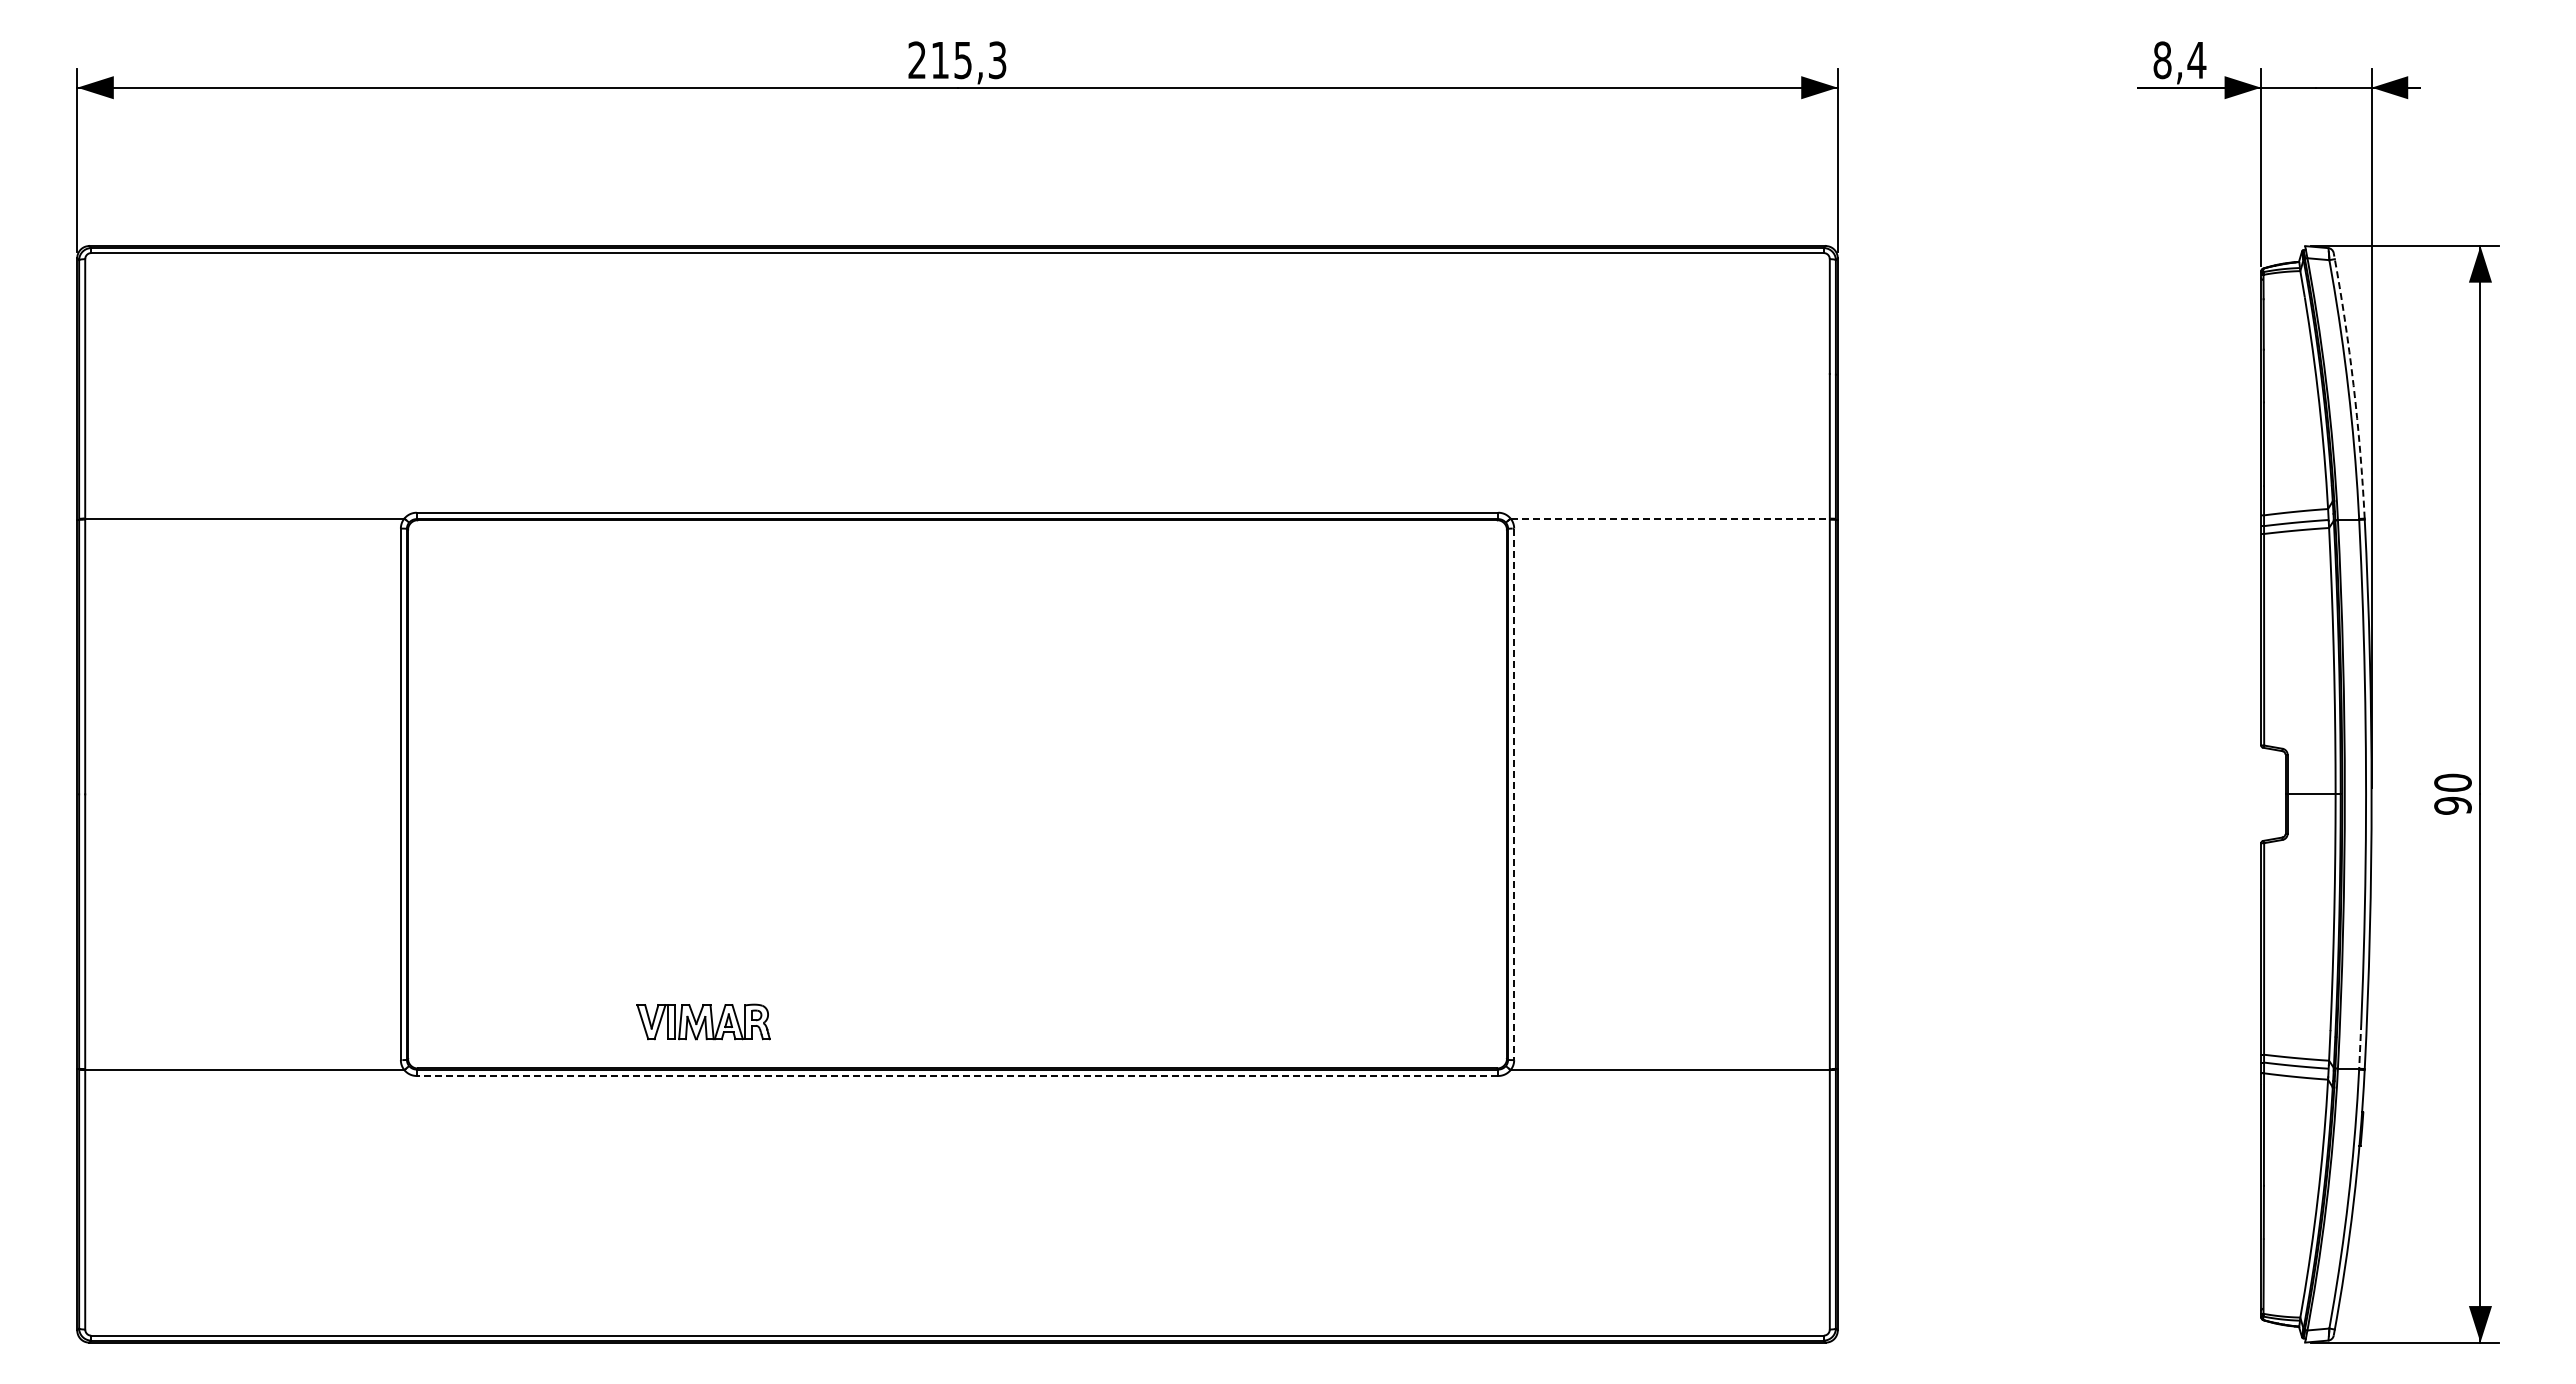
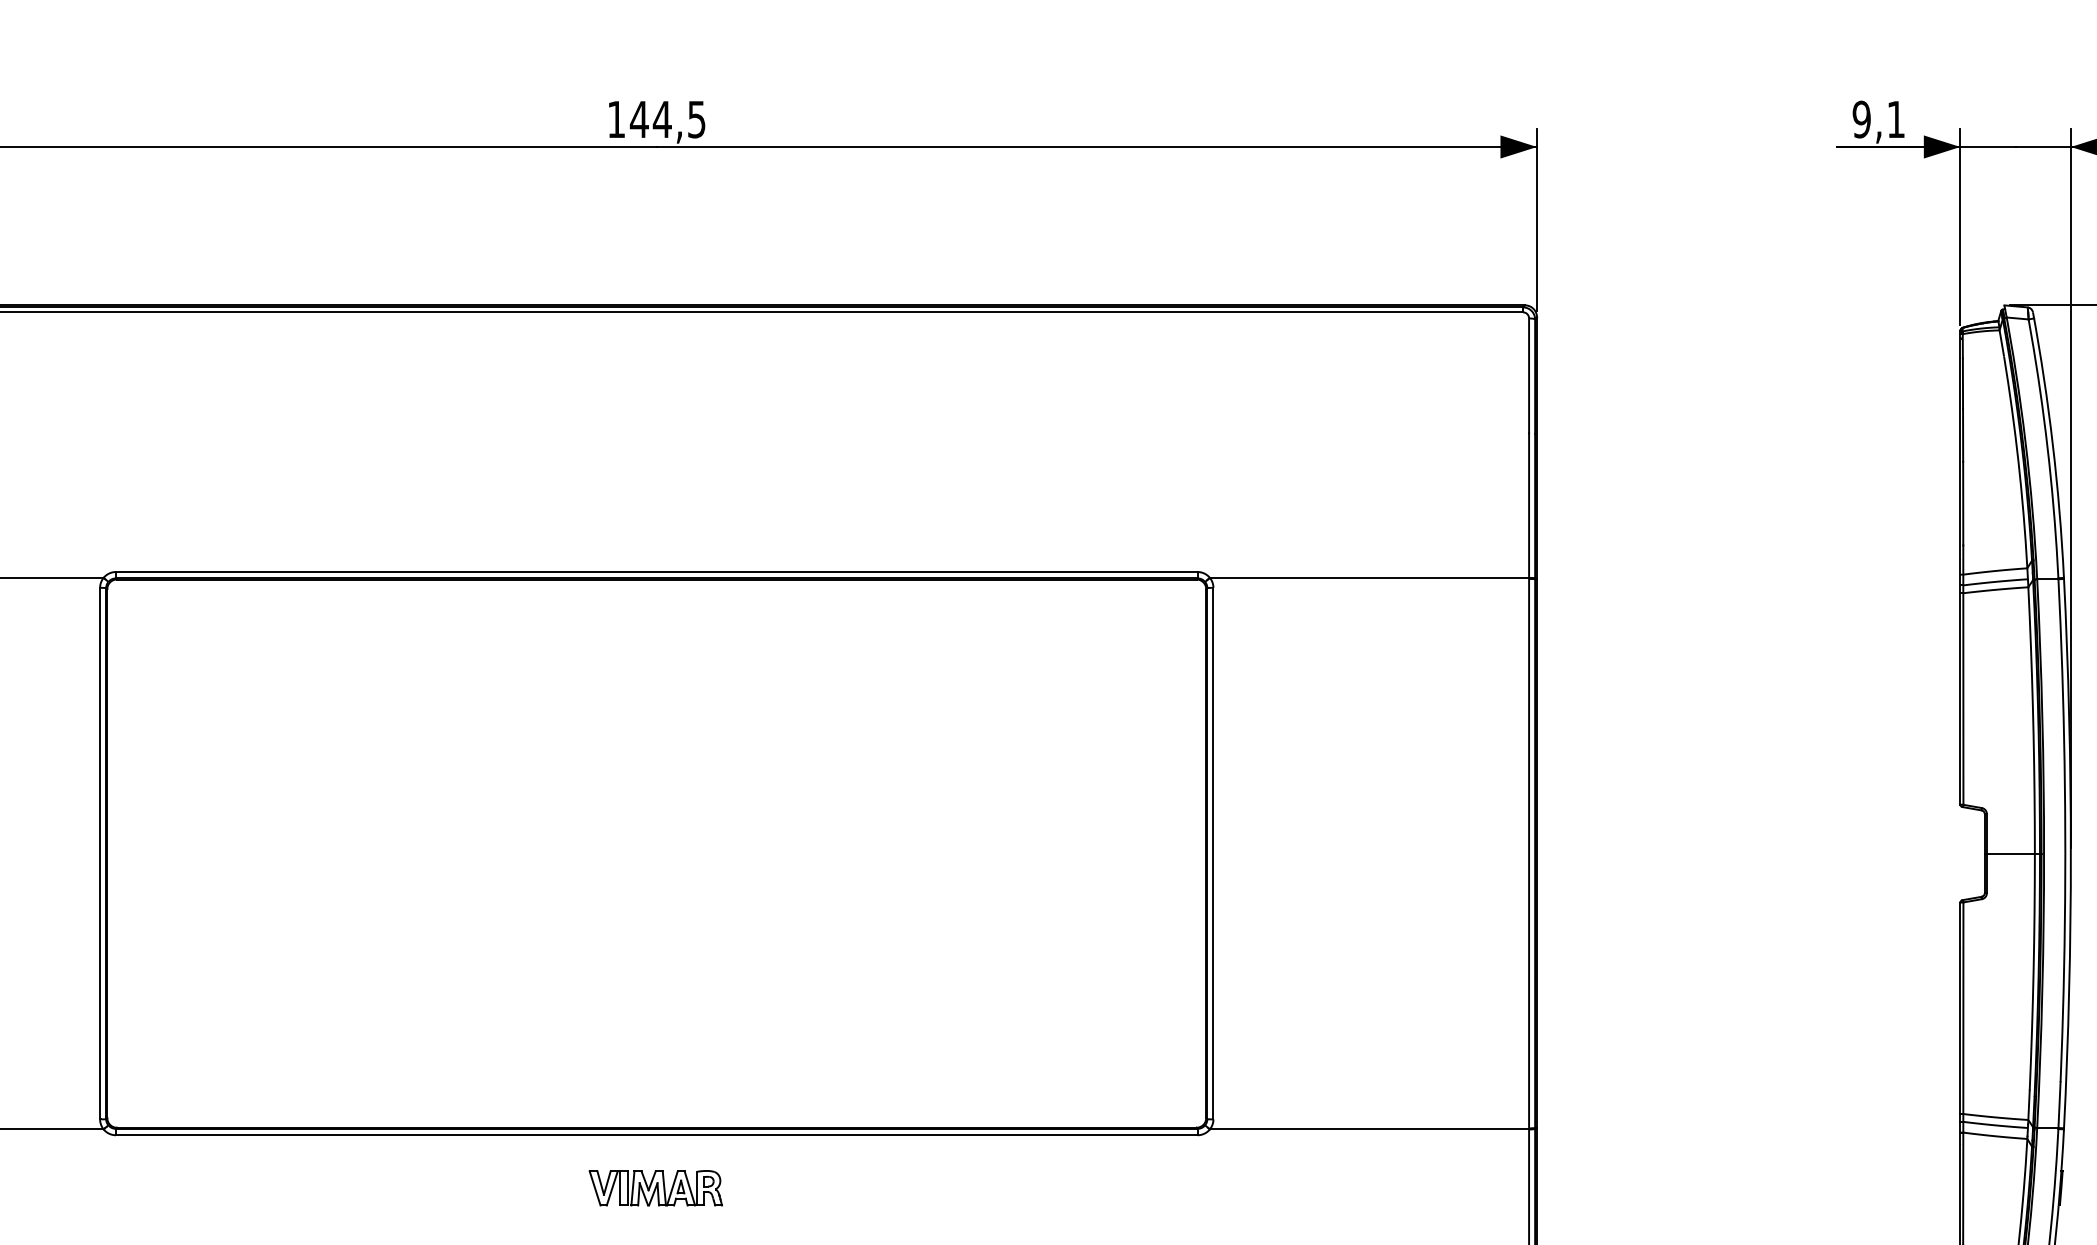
text: (957, 60) -> (656, 119), 215,3 -> 144,5
text: (2179, 60) -> (1878, 119), 8,4 -> 9,1
arc: (2353, 385) -> (2052, 444), dashed -> solid
line: (1670, 518) -> (1369, 577), dashed -> solid
line: (1514, 794) -> (1213, 853), dashed -> solid
part: (703, 1021) -> (655, 1187), moved
line: (2360, 1046) -> (2059, 1105), dashed -> solid
line: (957, 1075) -> (656, 1134), dashed -> solid

